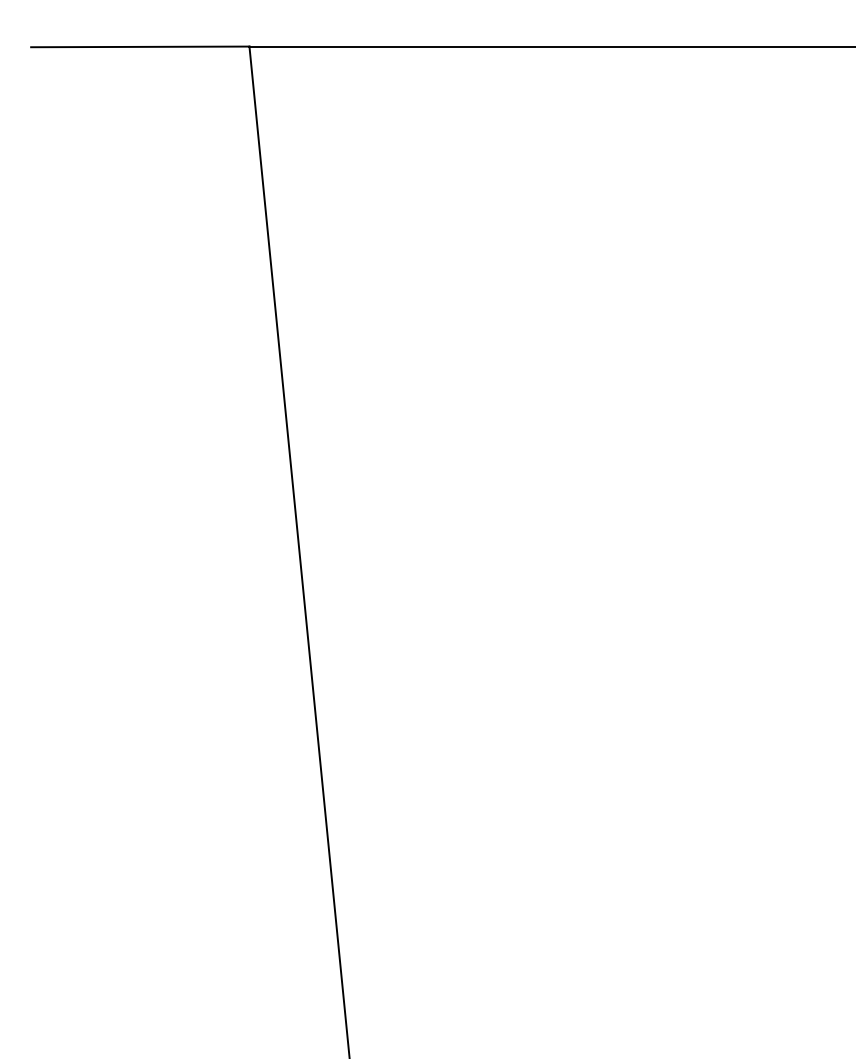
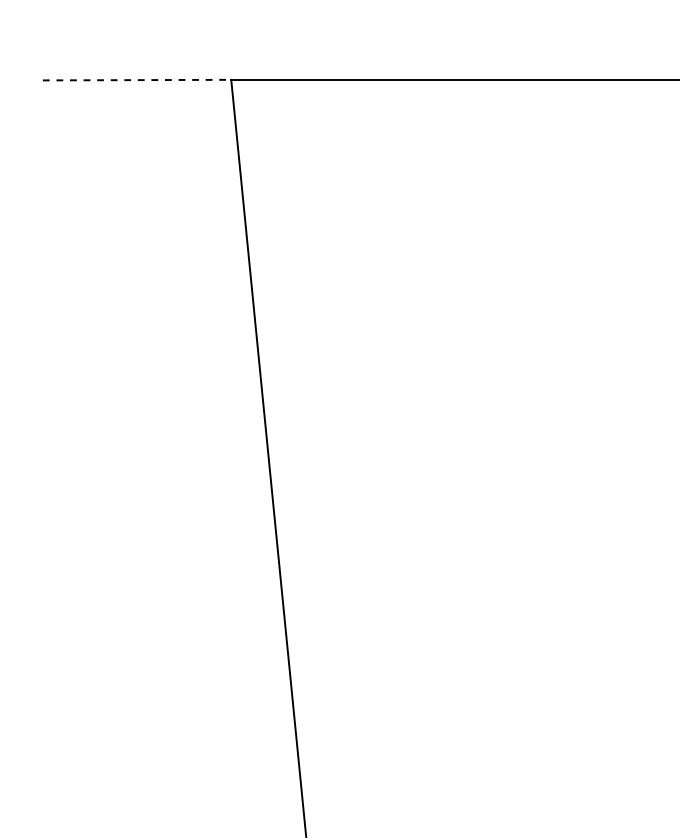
line: (140, 46) -> (137, 79), solid -> dashed

